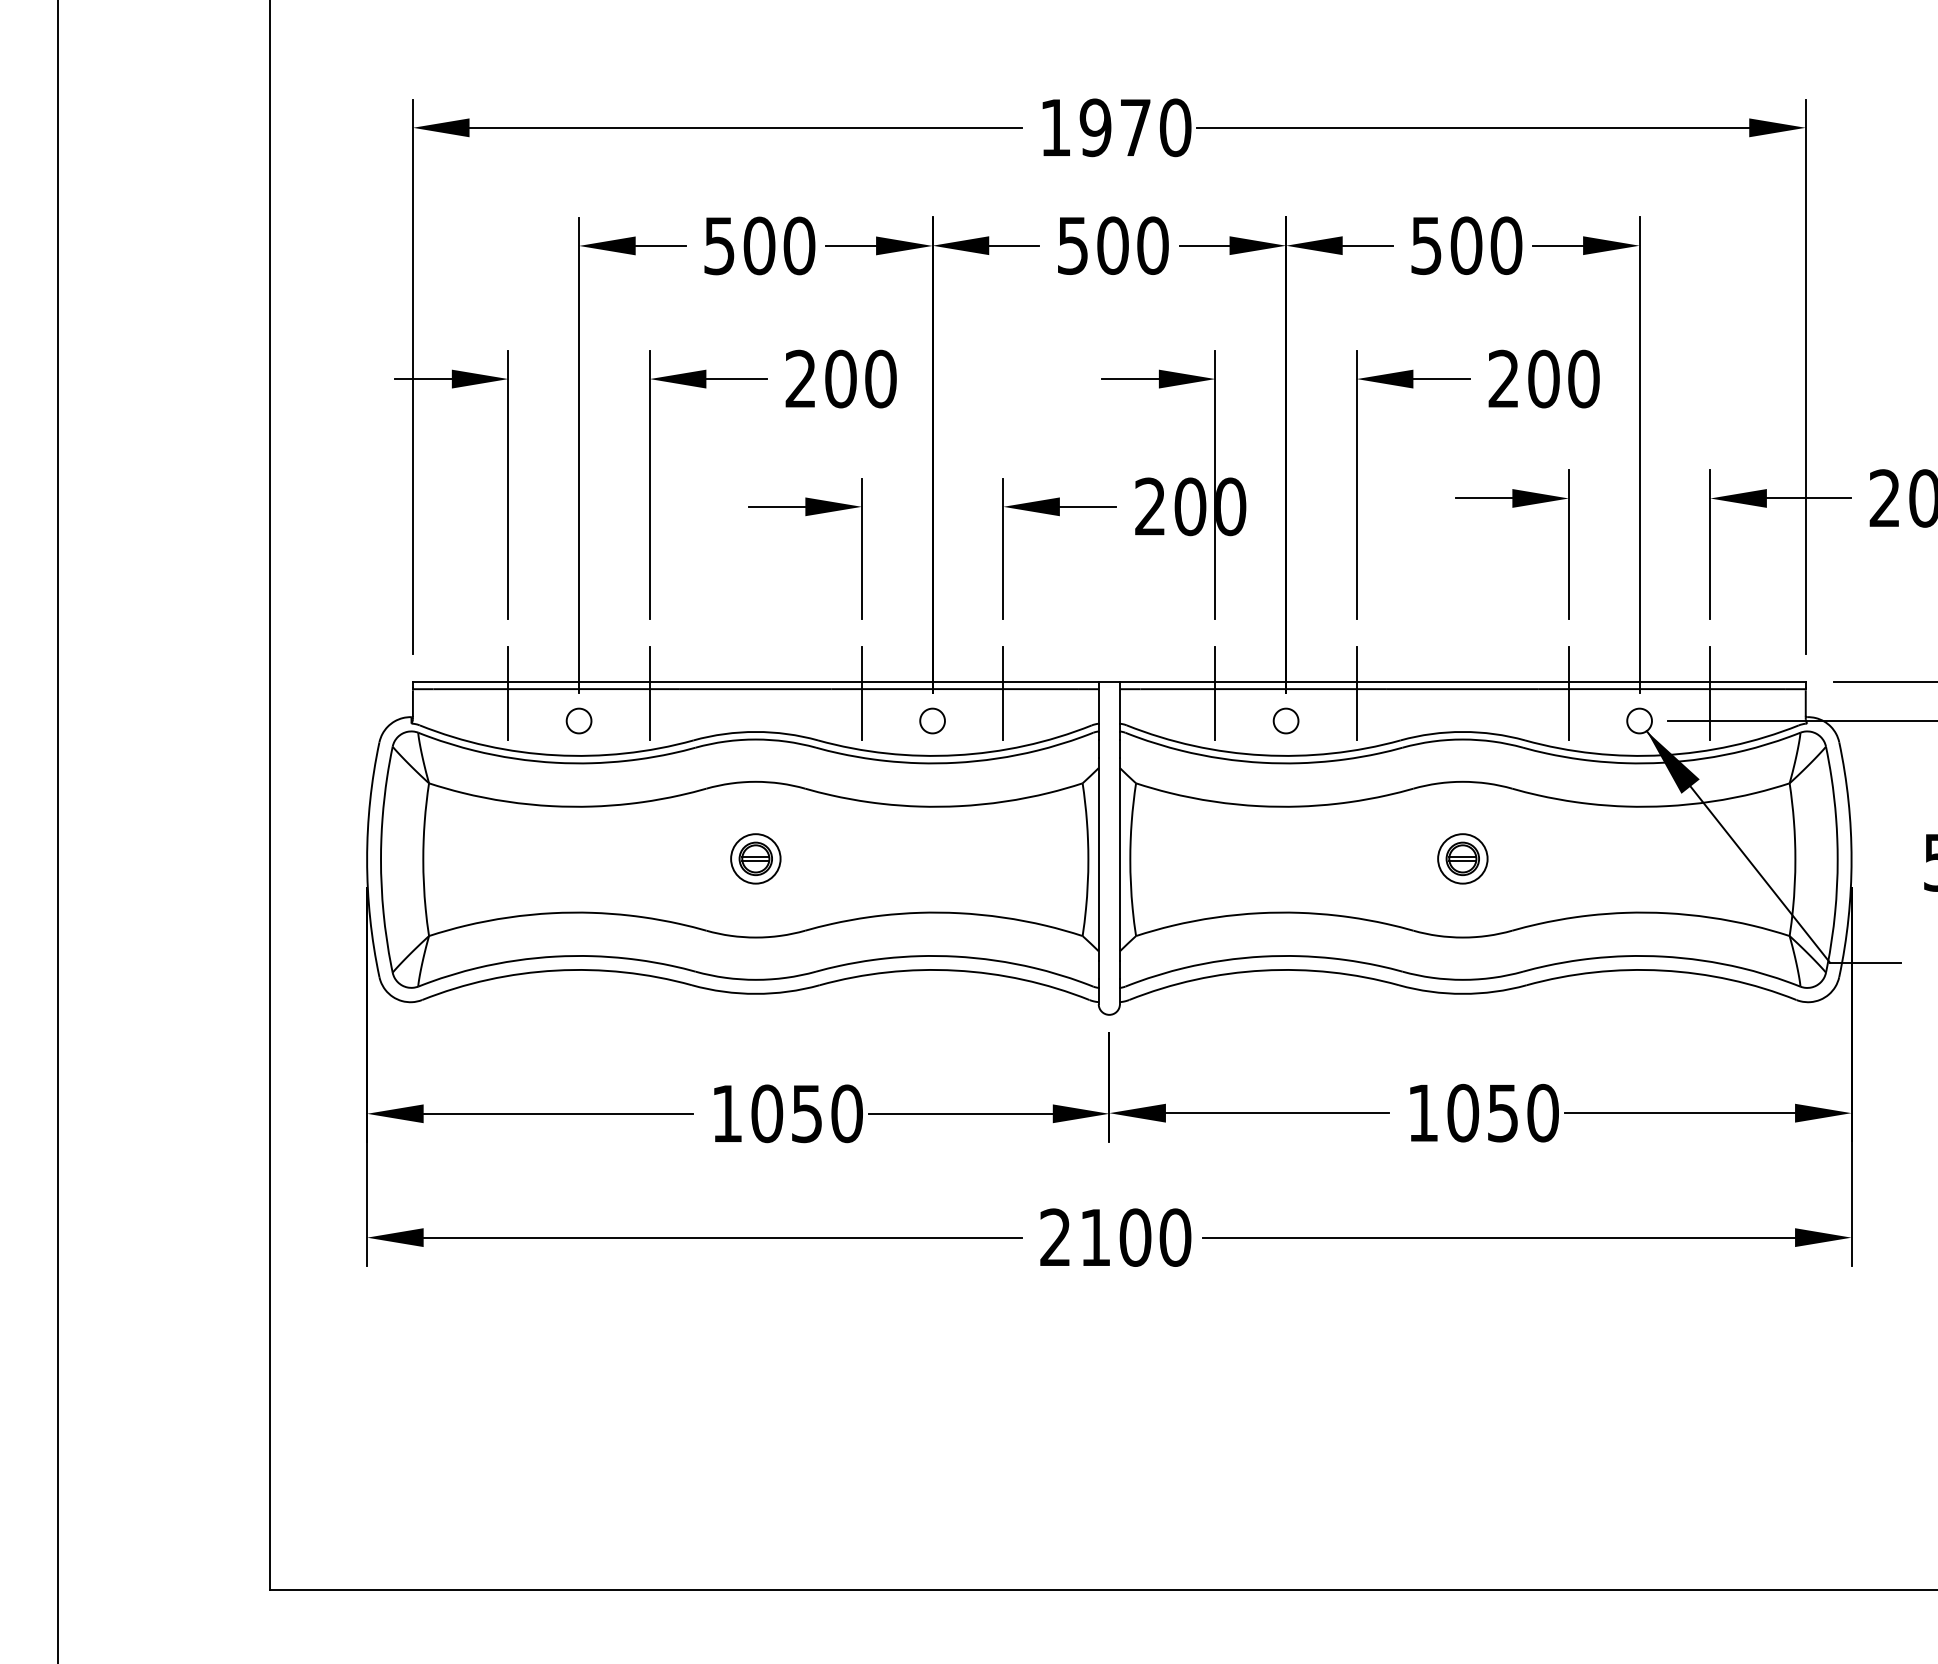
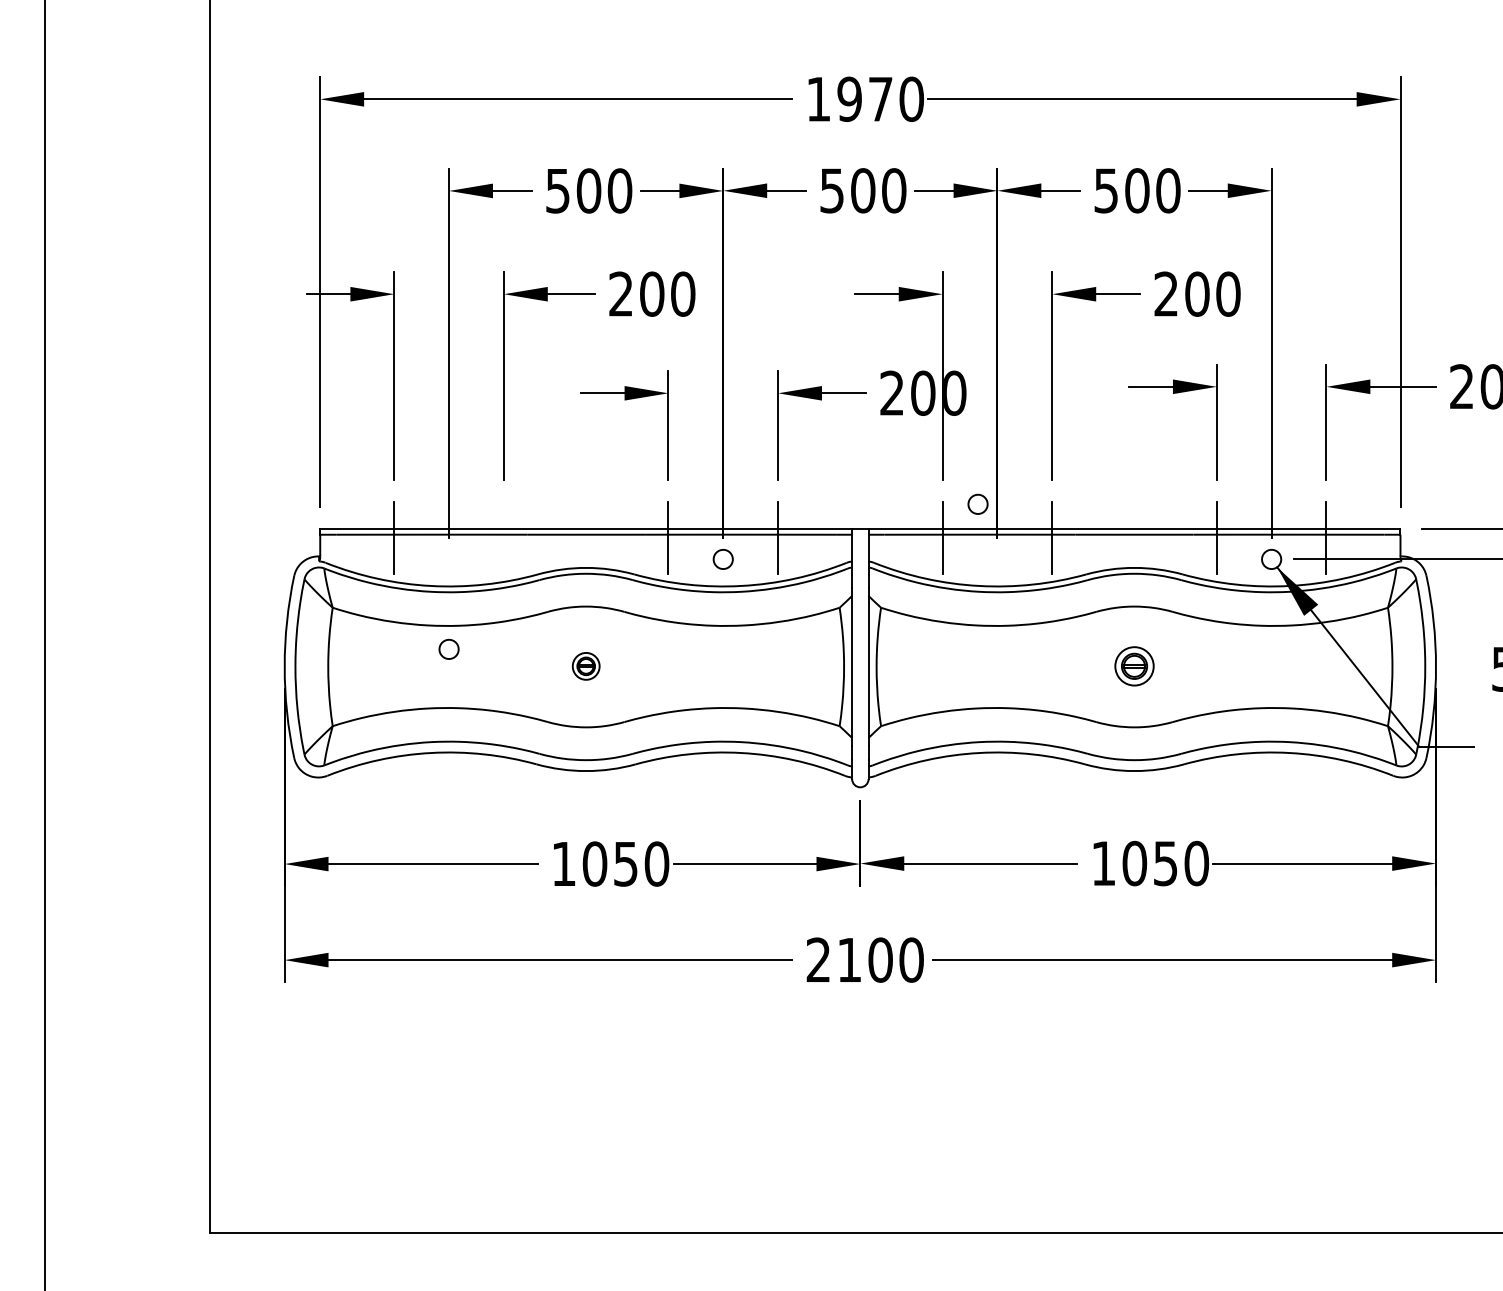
line: (649, 692) -> (503, 537), removed
part: (578, 720) -> (448, 648), moved
part: (1285, 720) -> (977, 503), moved
part: (755, 858) -> (585, 666), size x0.7

